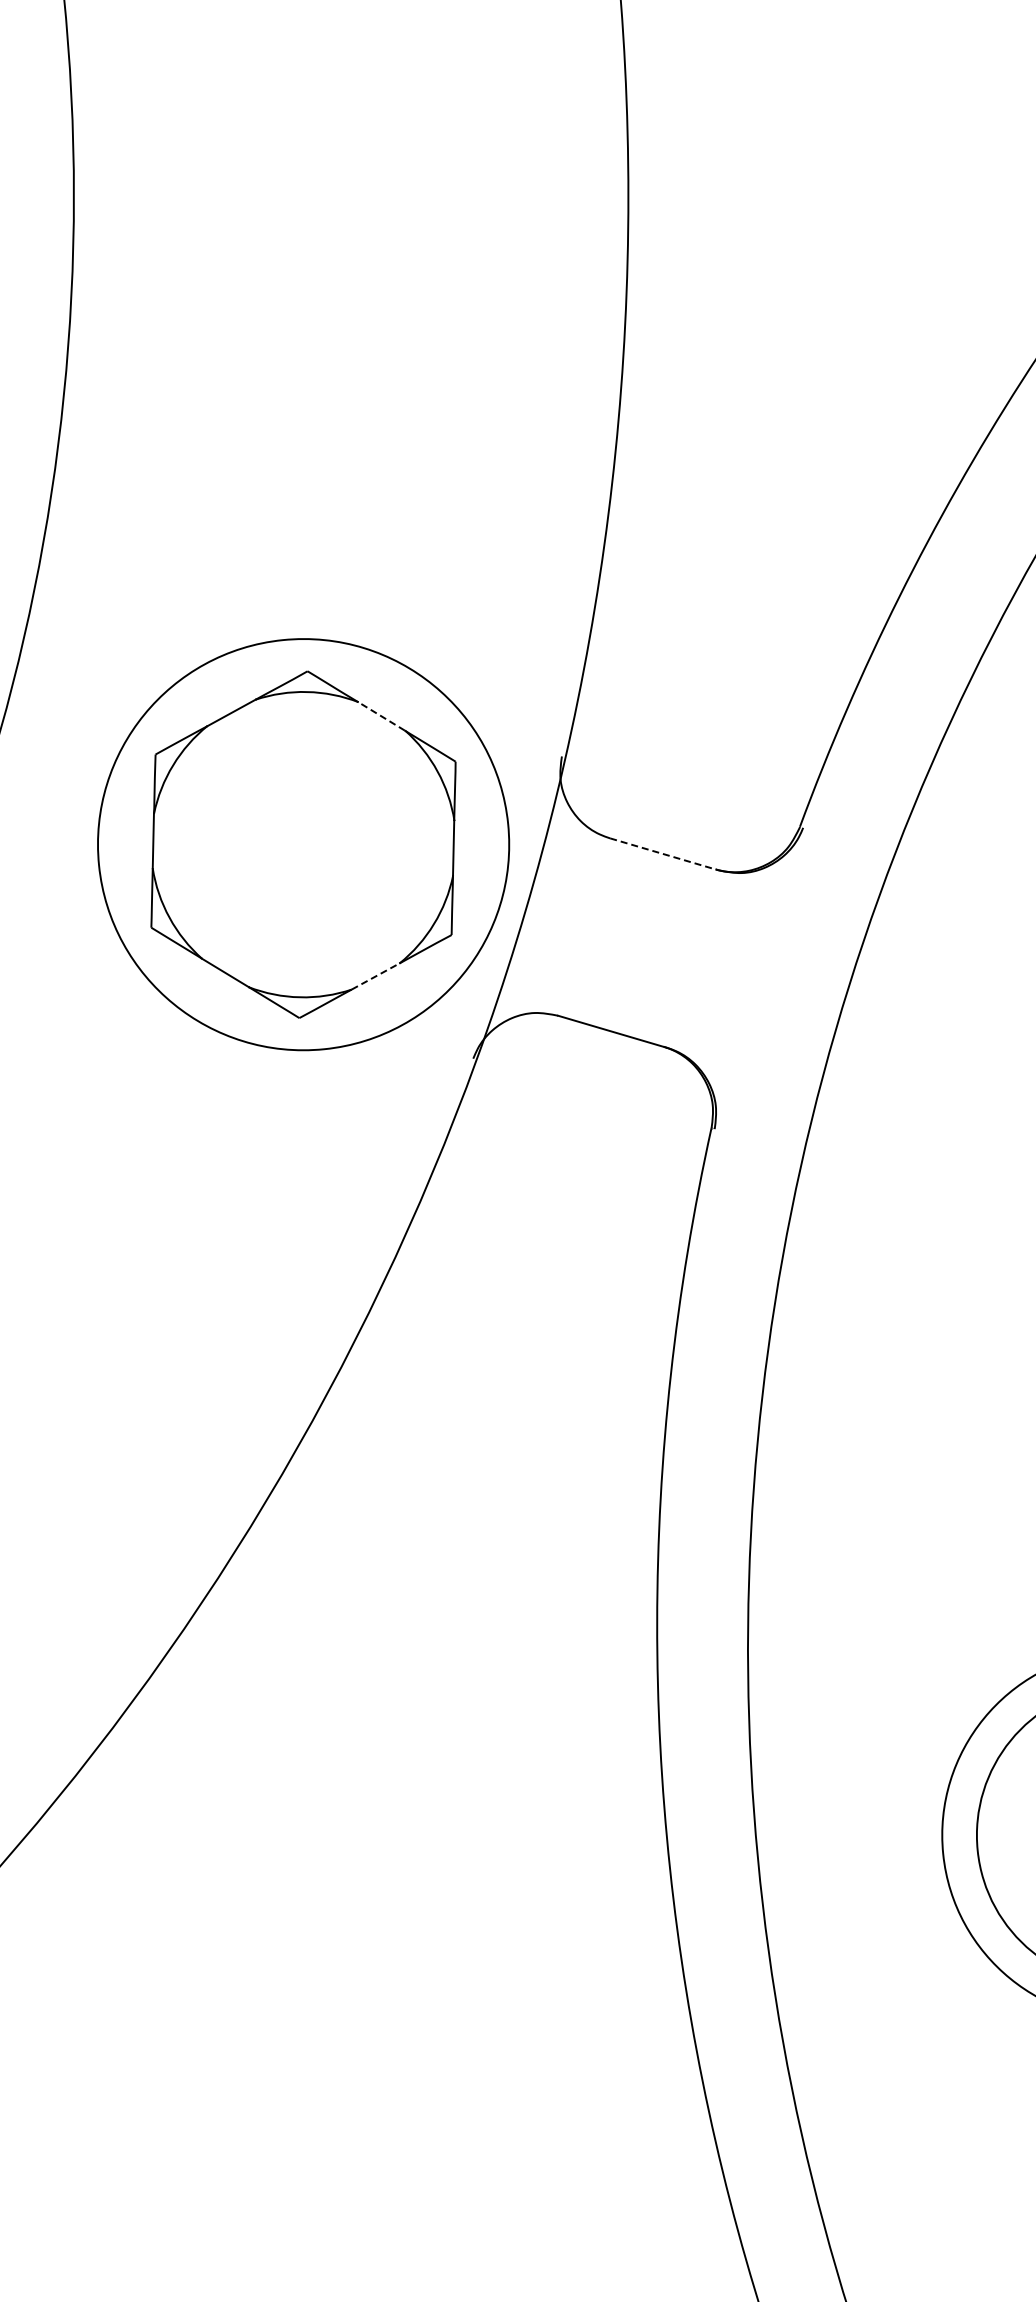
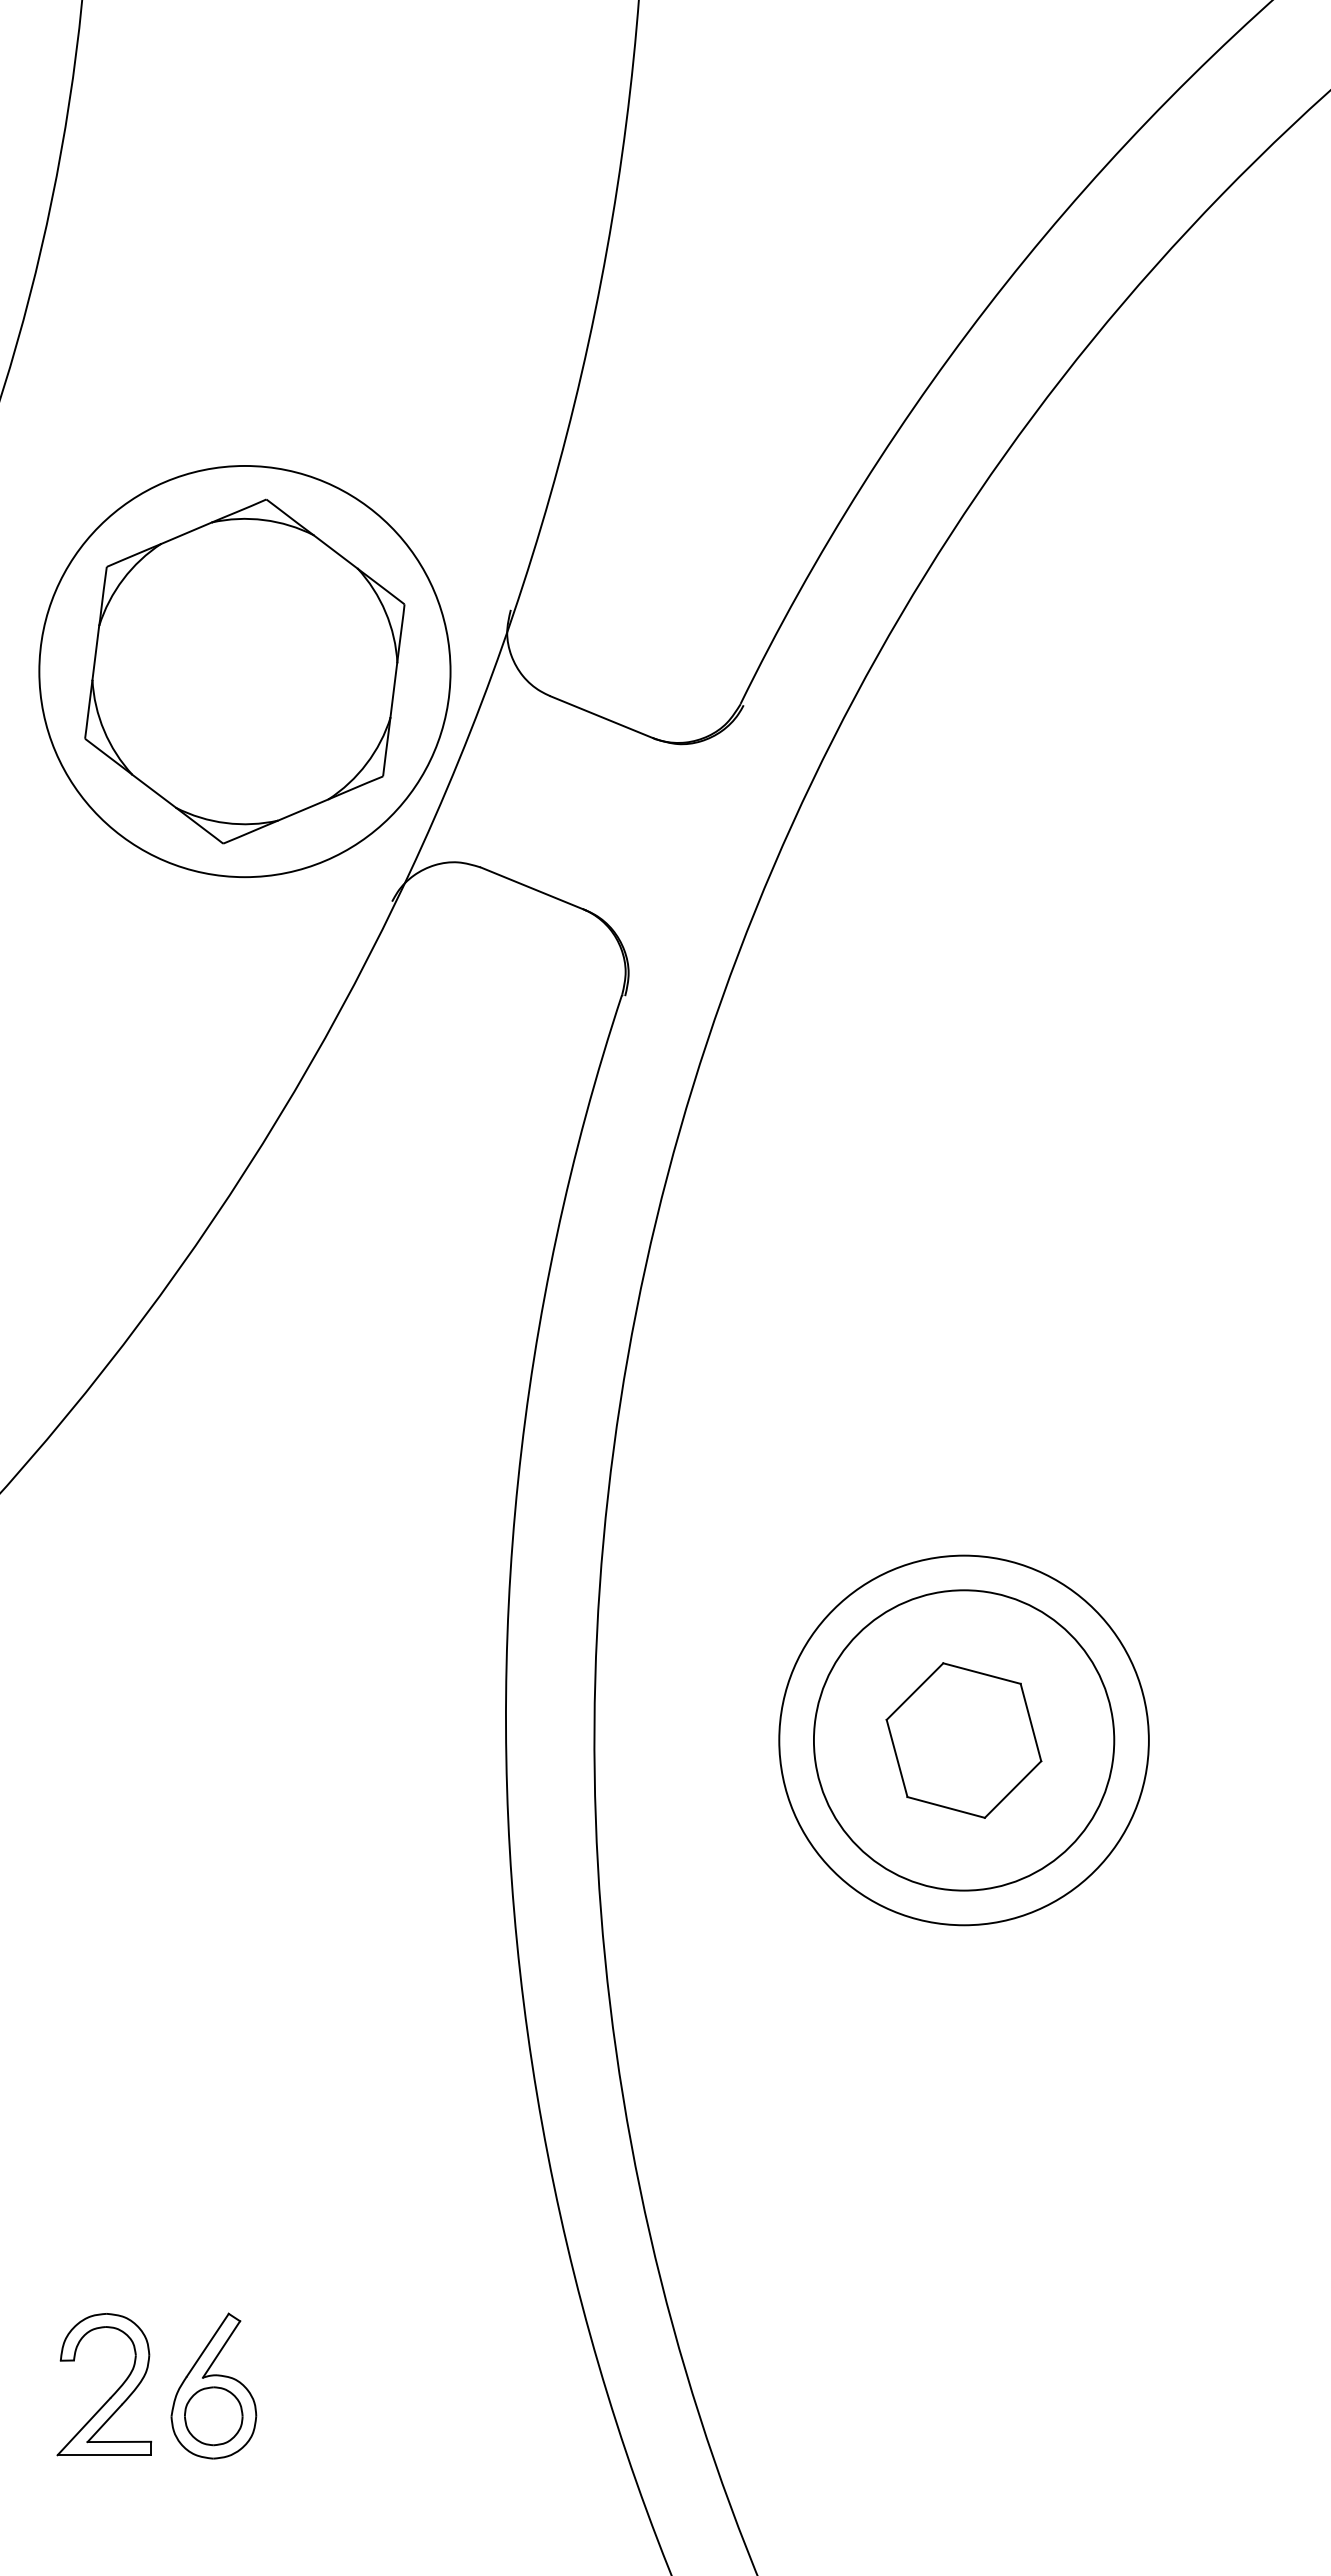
line: (381, 716) -> (335, 551), dashed -> solid
line: (663, 854) -> (602, 717), dashed -> solid
line: (375, 975) -> (303, 809), dashed -> solid

